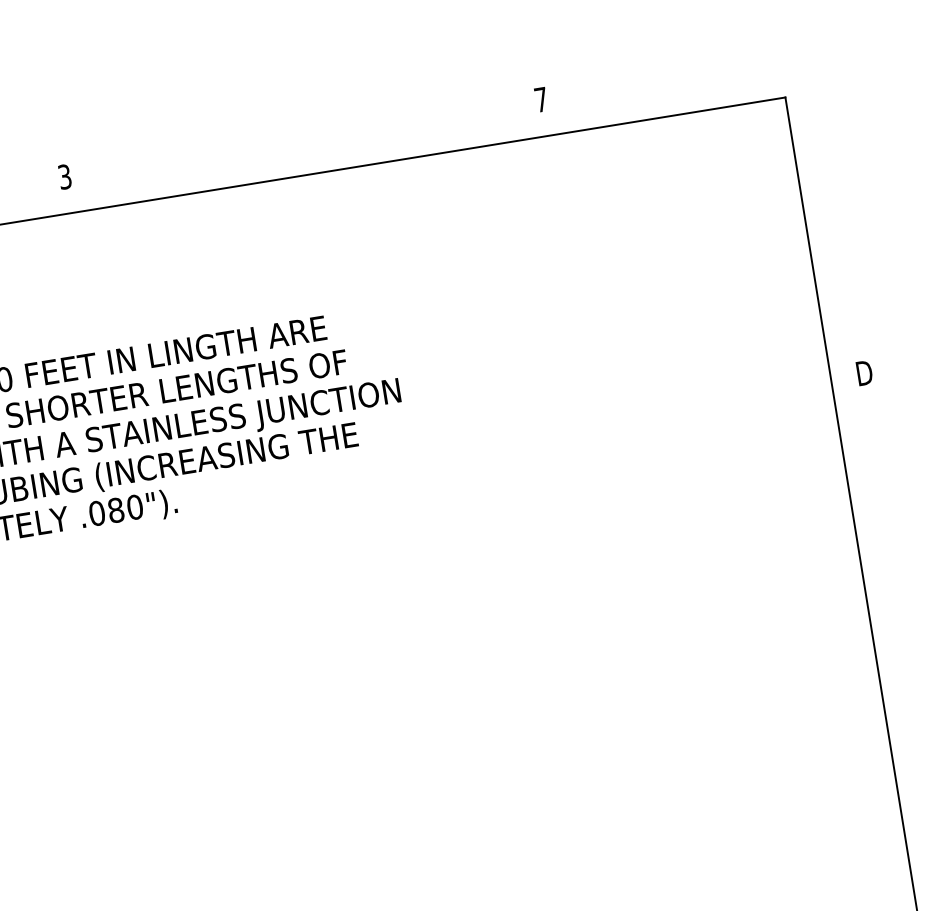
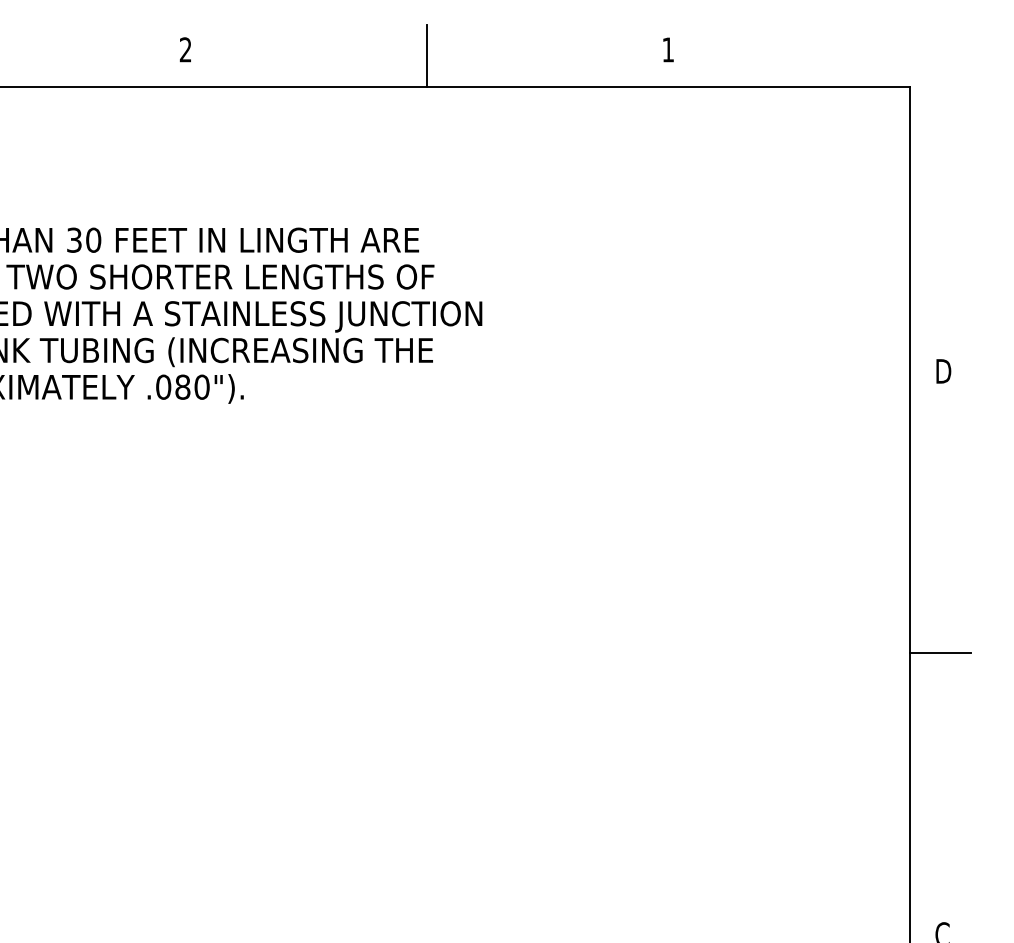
text: (540, 99) -> (667, 49), 7 -> 1
line: (304, 143) -> (427, 55), added
text: (64, 176) -> (185, 49), 3 -> 2
line: (905, 652) -> (939, 653), added

